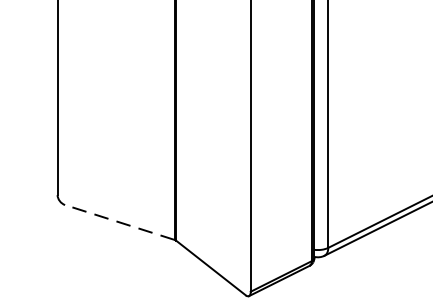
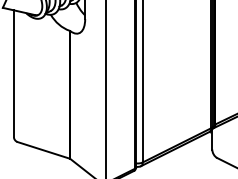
line: (119, 222) -> (43, 150), dashed -> solid

